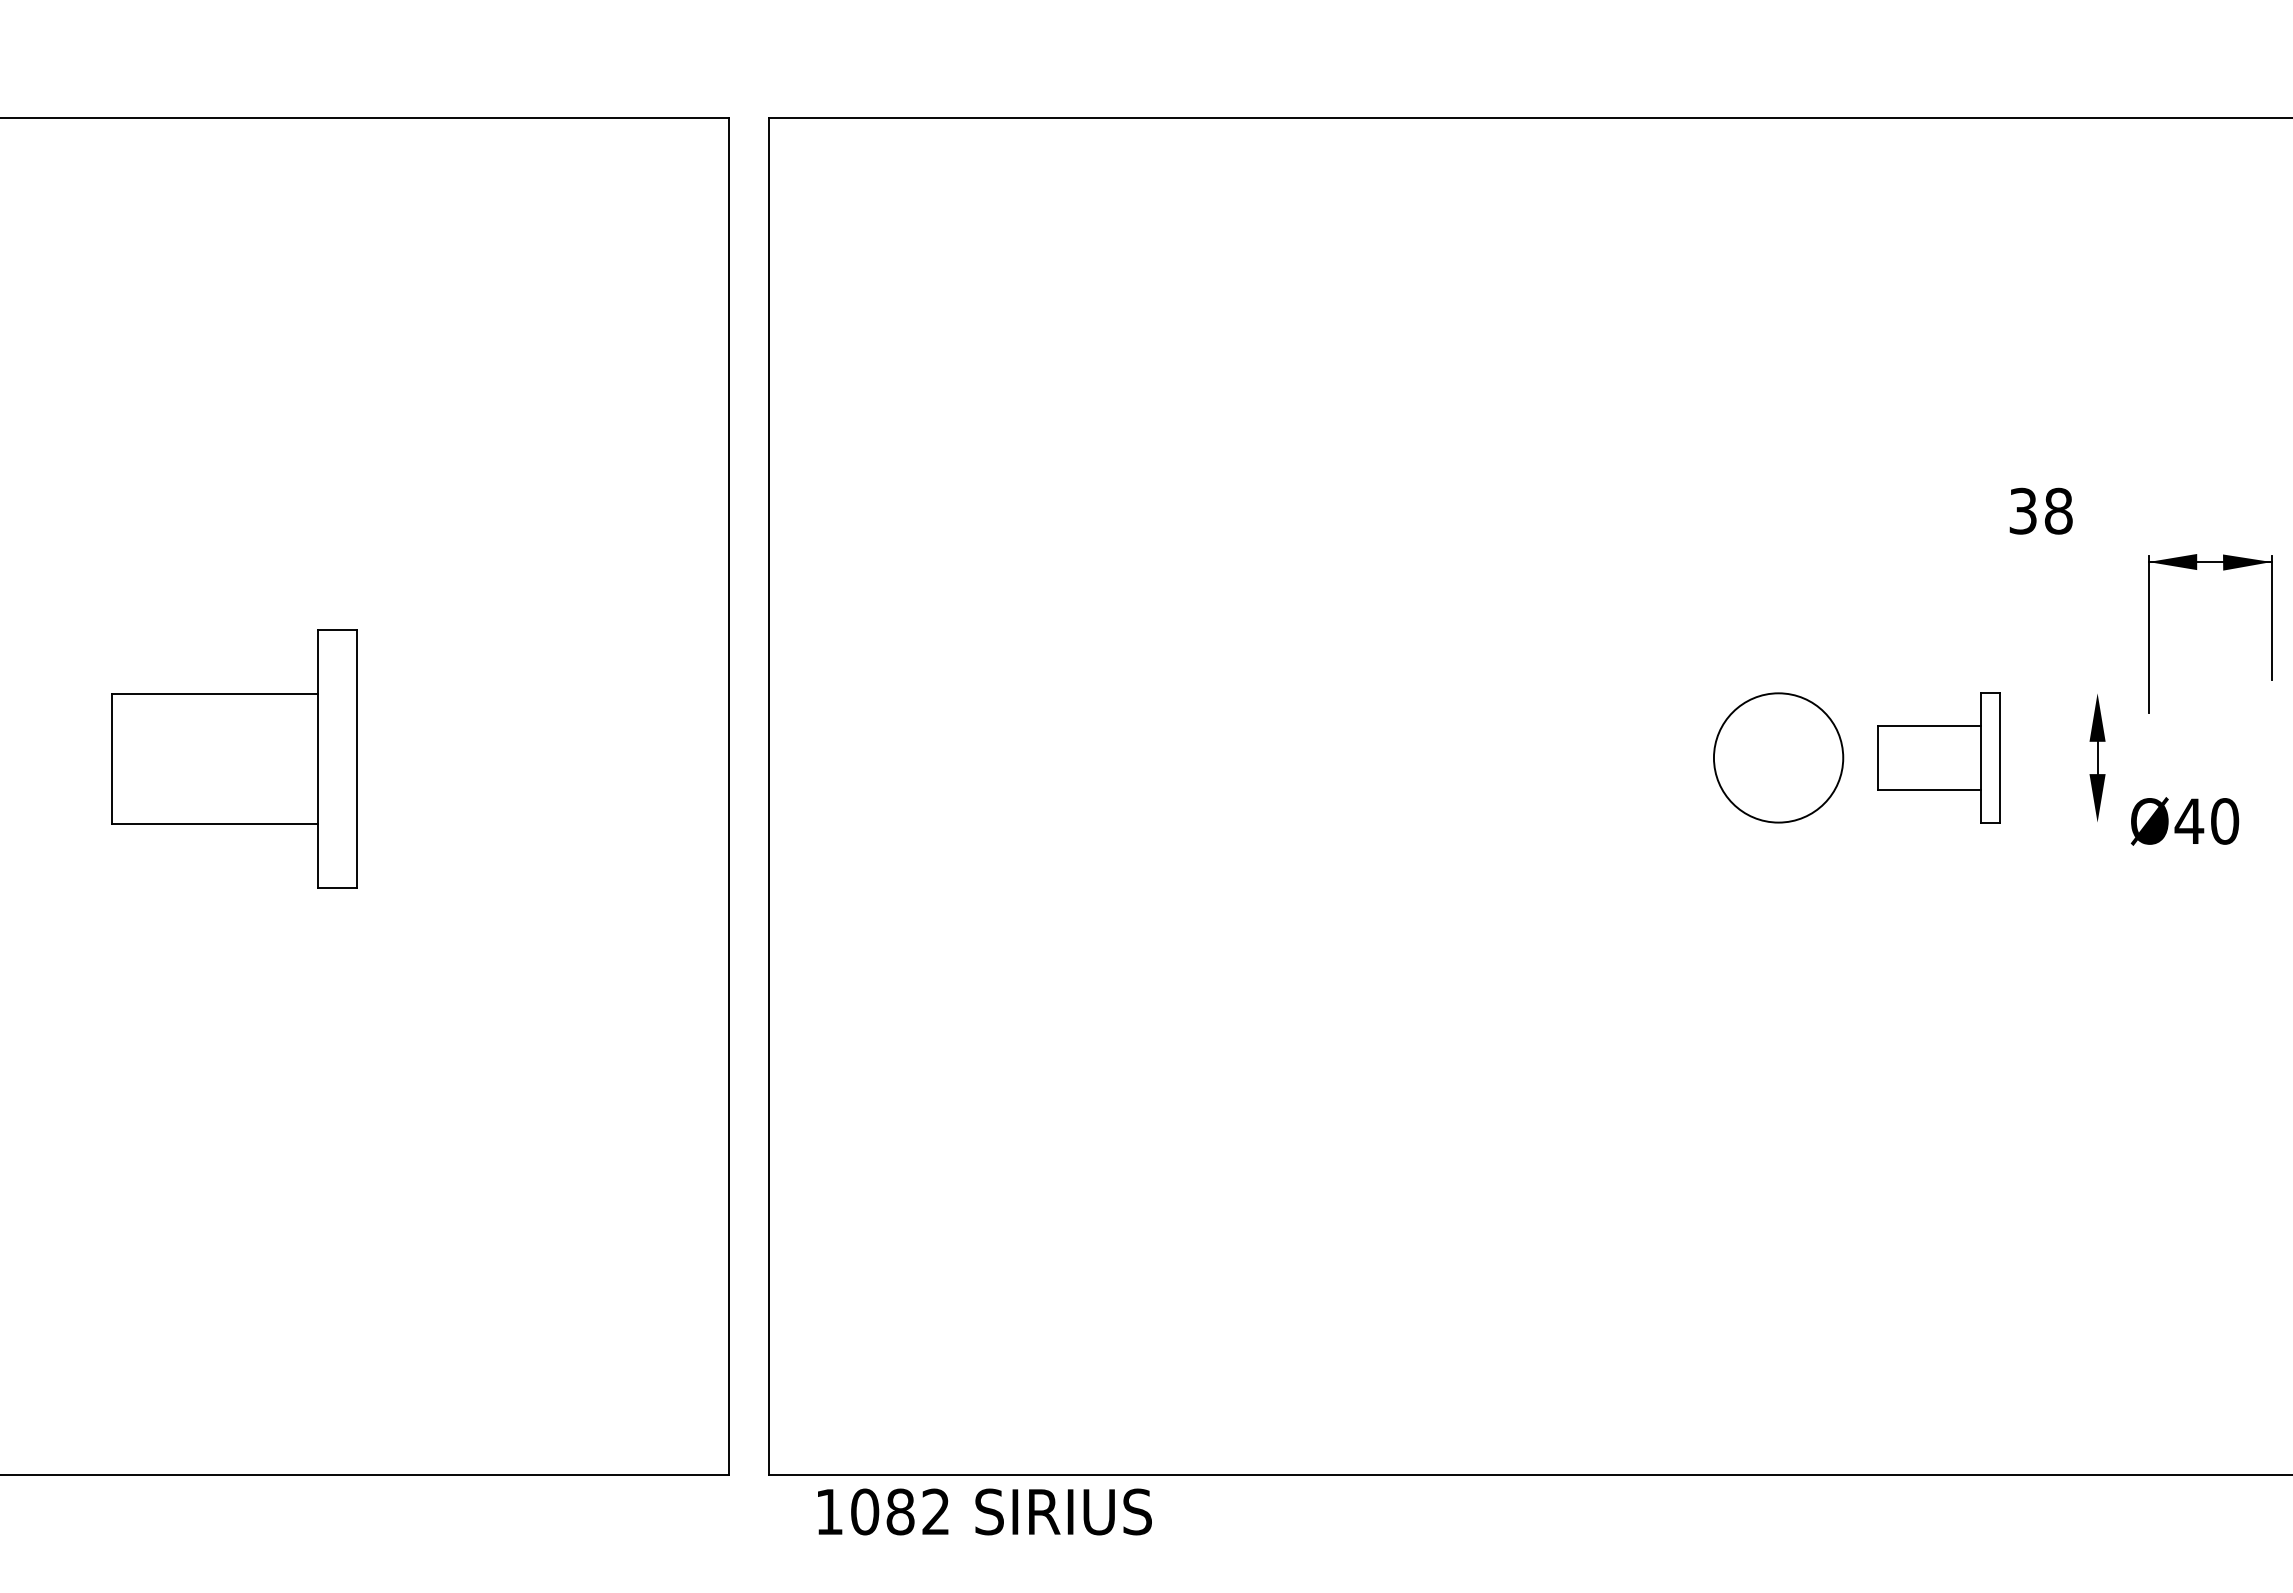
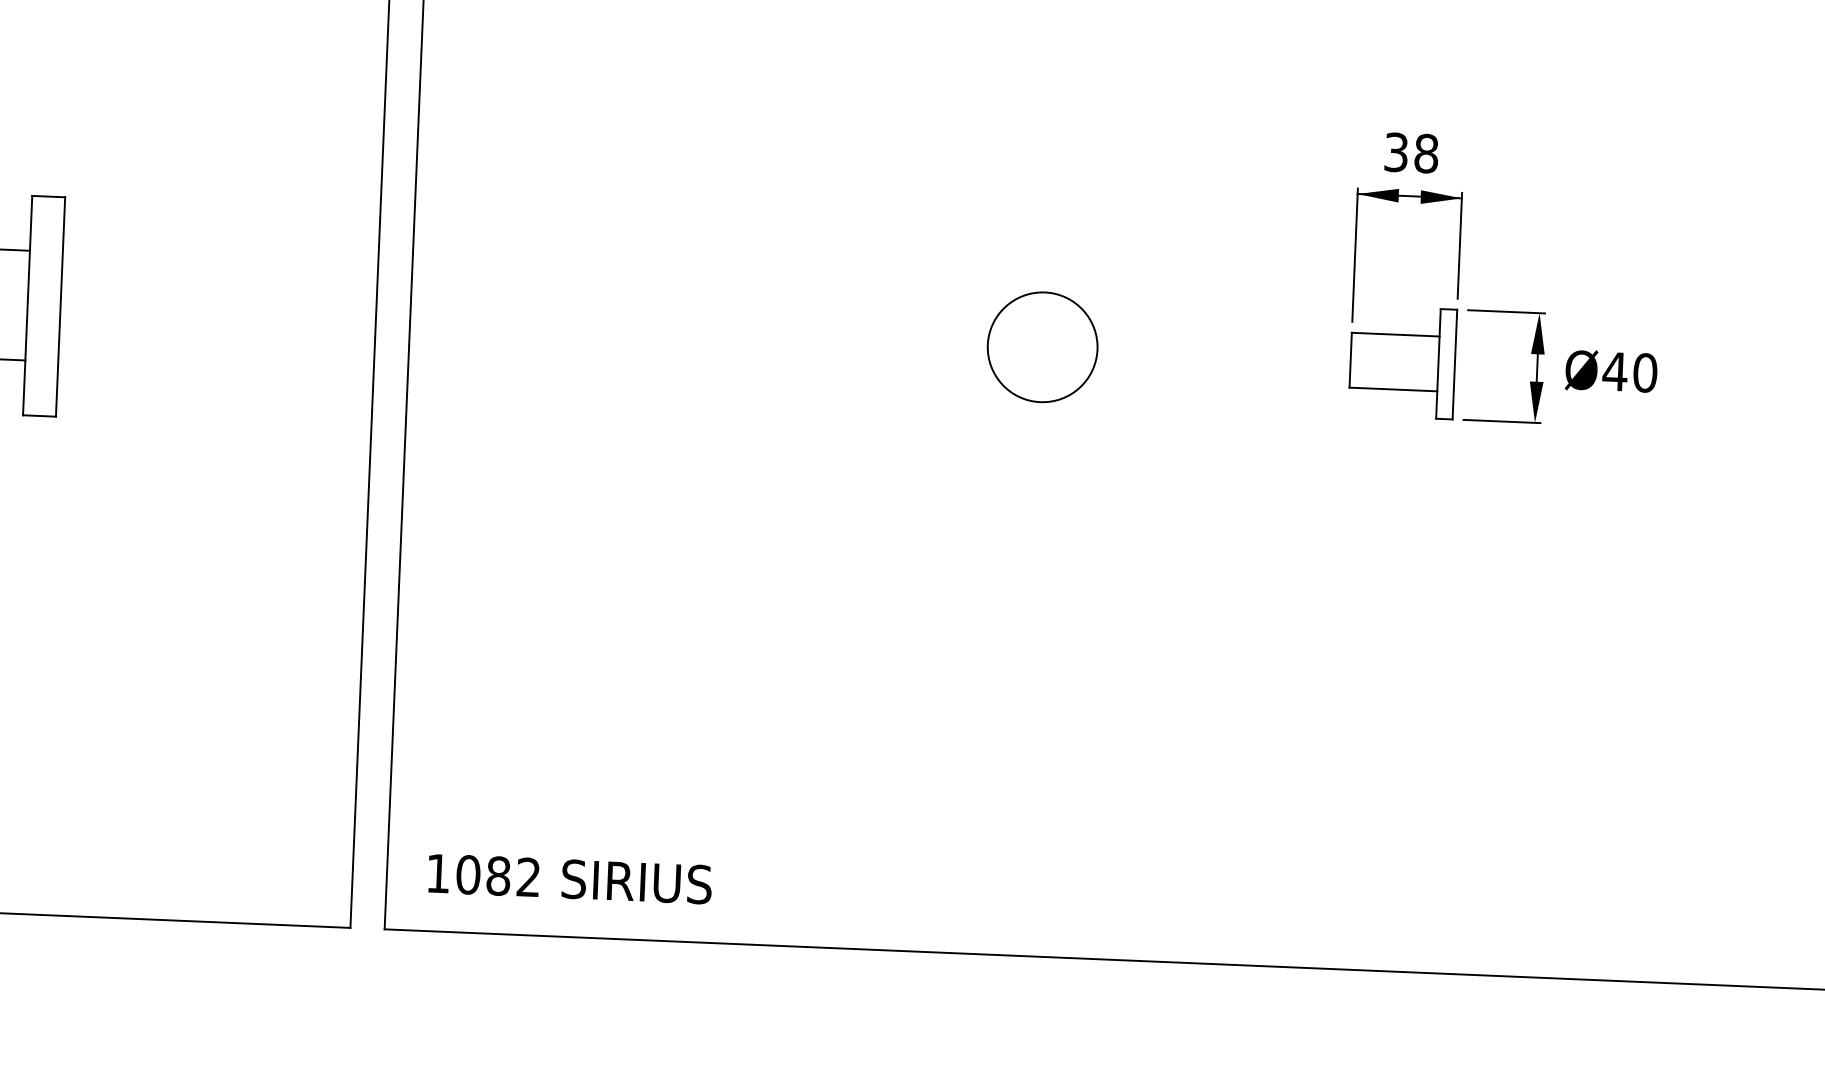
text: (2040, 510) -> (1411, 152), moved
part: (2149, 633) -> (1355, 254), moved
line: (2058, 693) -> (1506, 311), added
circle: (1778, 757) -> (1042, 346), moved
text: (2184, 821) -> (1611, 371), moved
line: (2058, 822) -> (1501, 421), added
text: (984, 1511) -> (569, 878), moved

